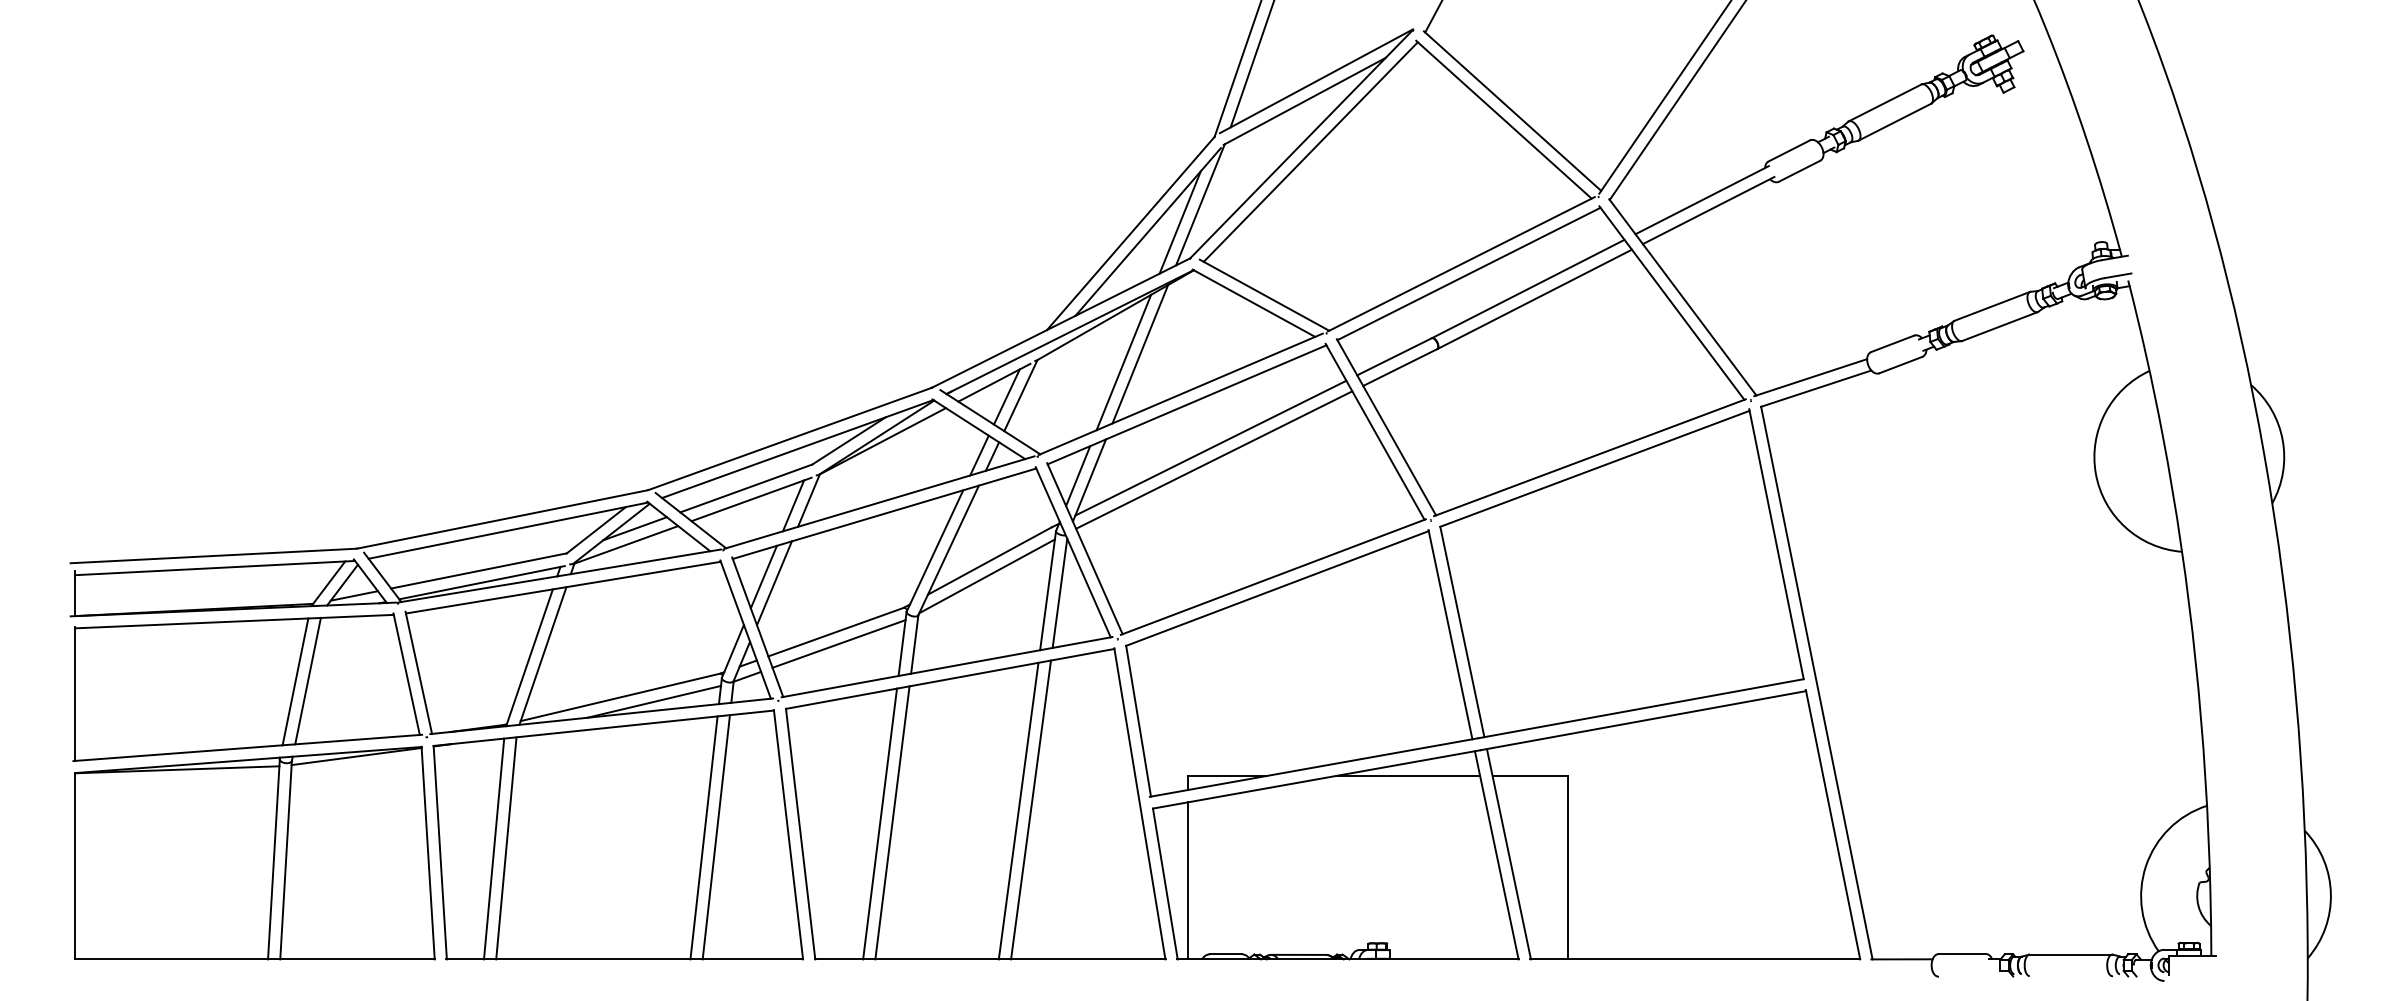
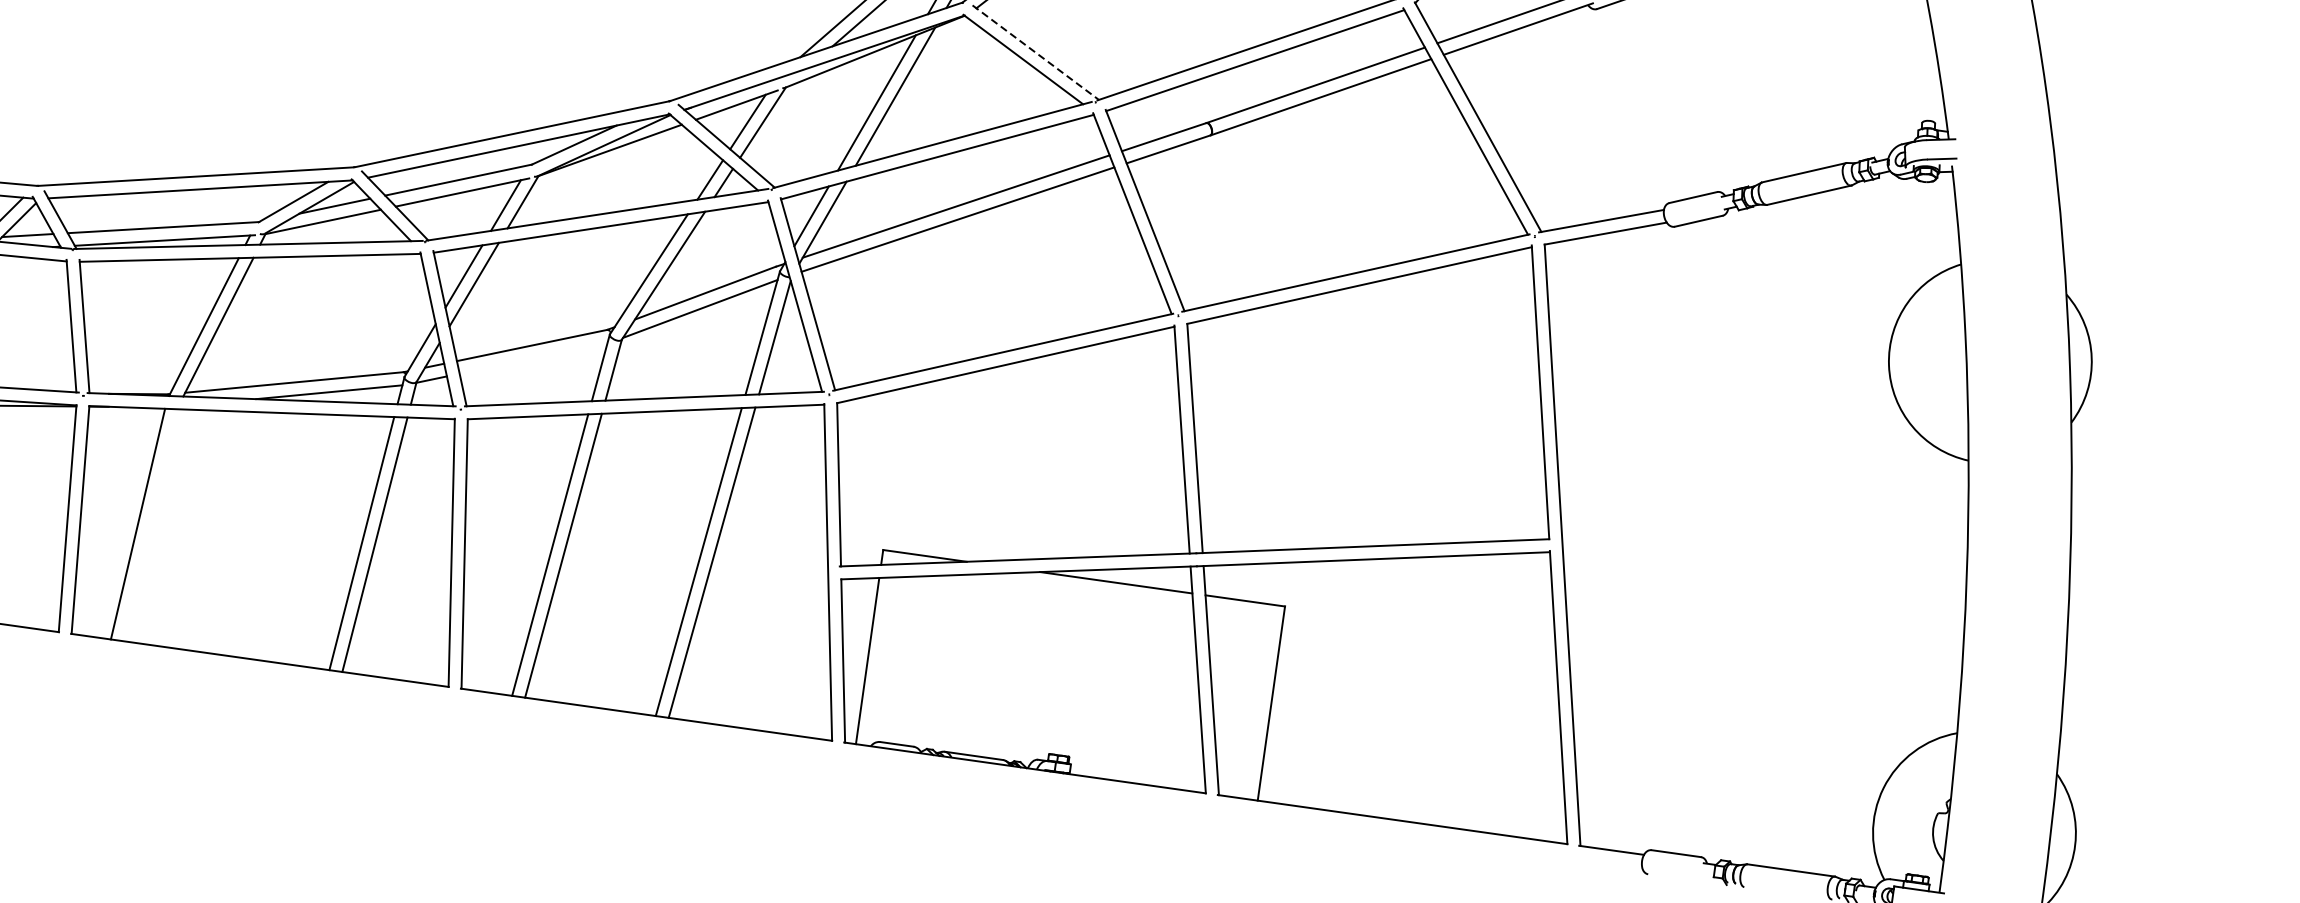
line: (1264, 295) -> (1035, 52), solid -> dashed
line: (838, 643) -> (533, 357), removed
line: (506, 848) -> (151, 525), removed

